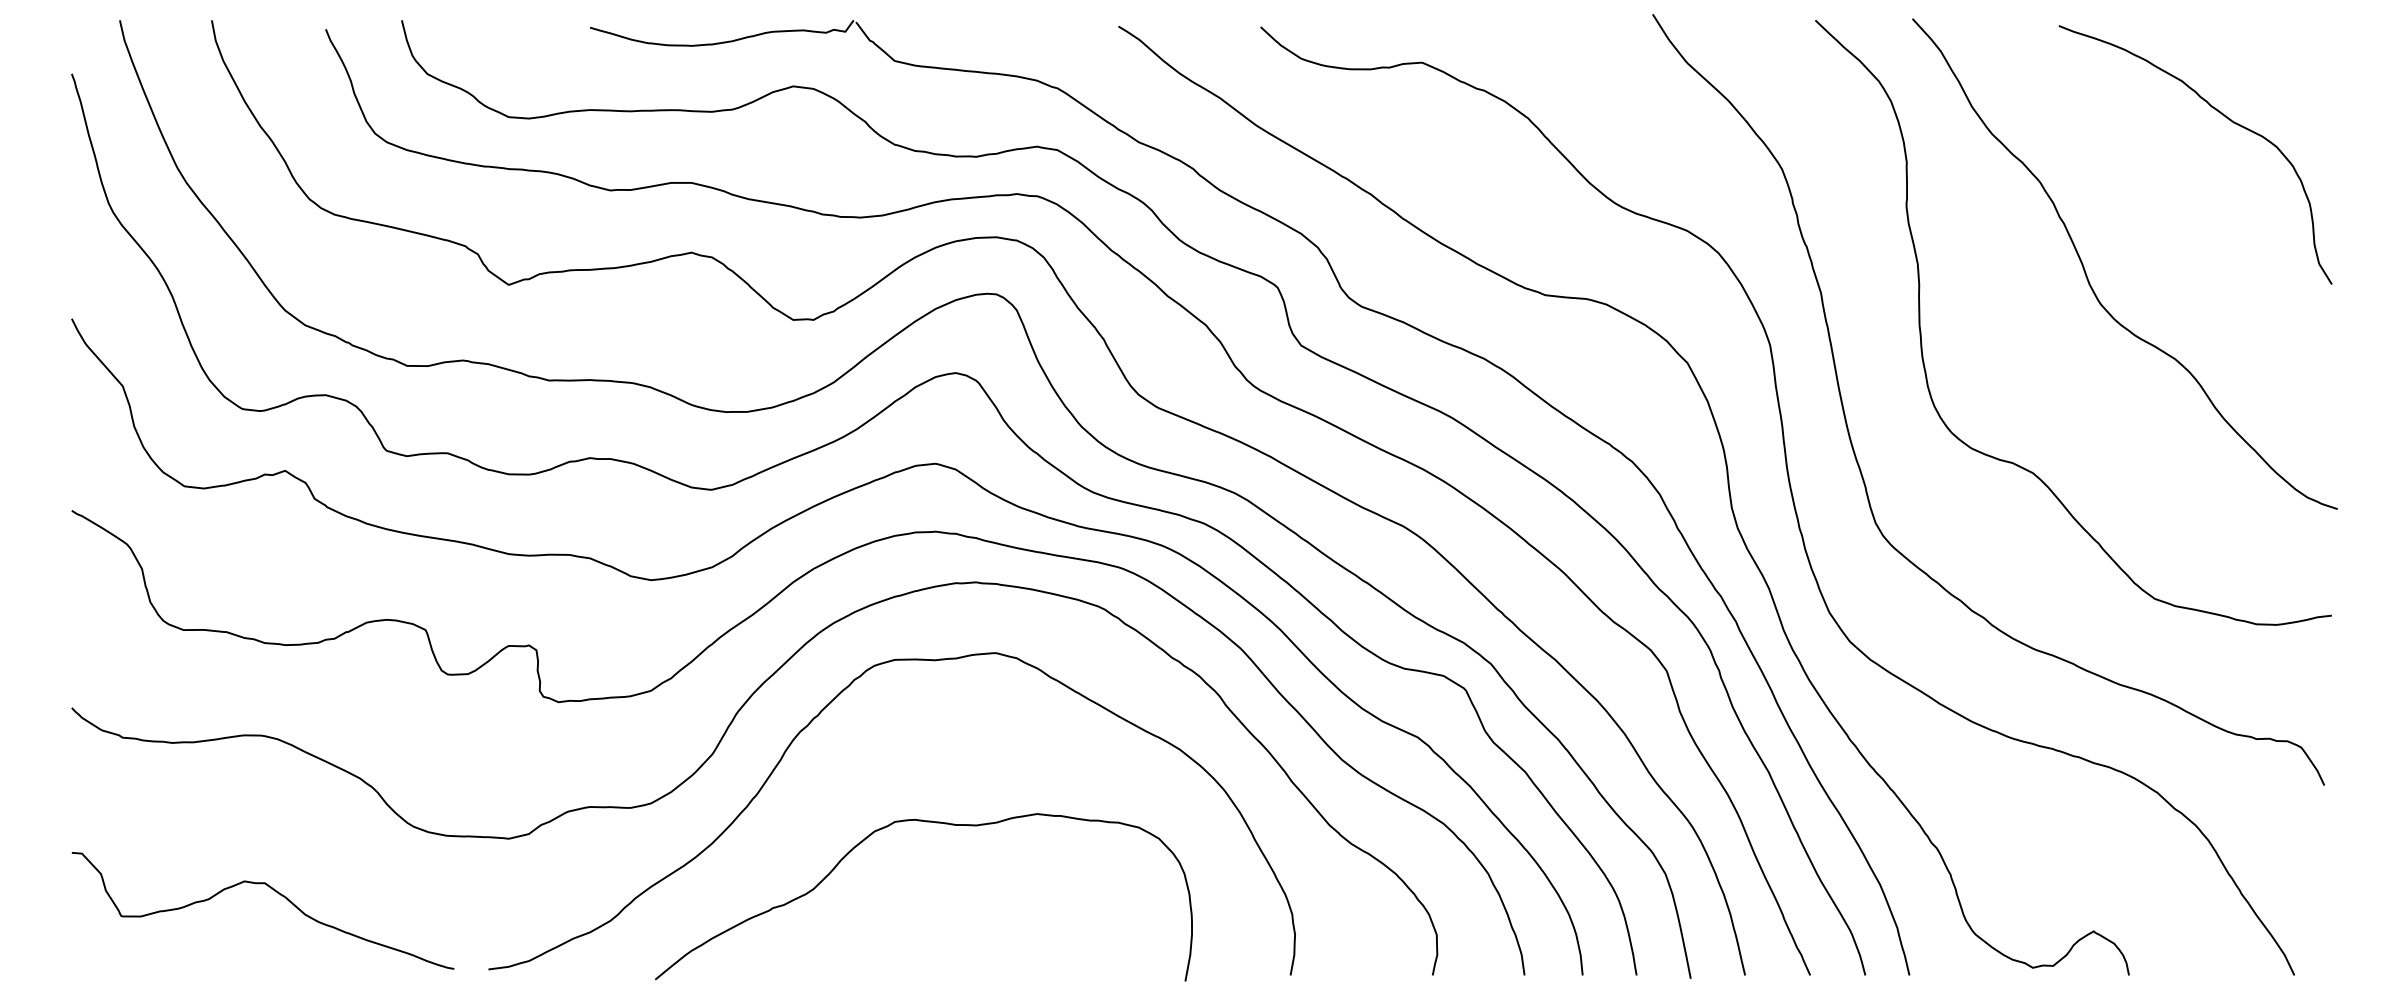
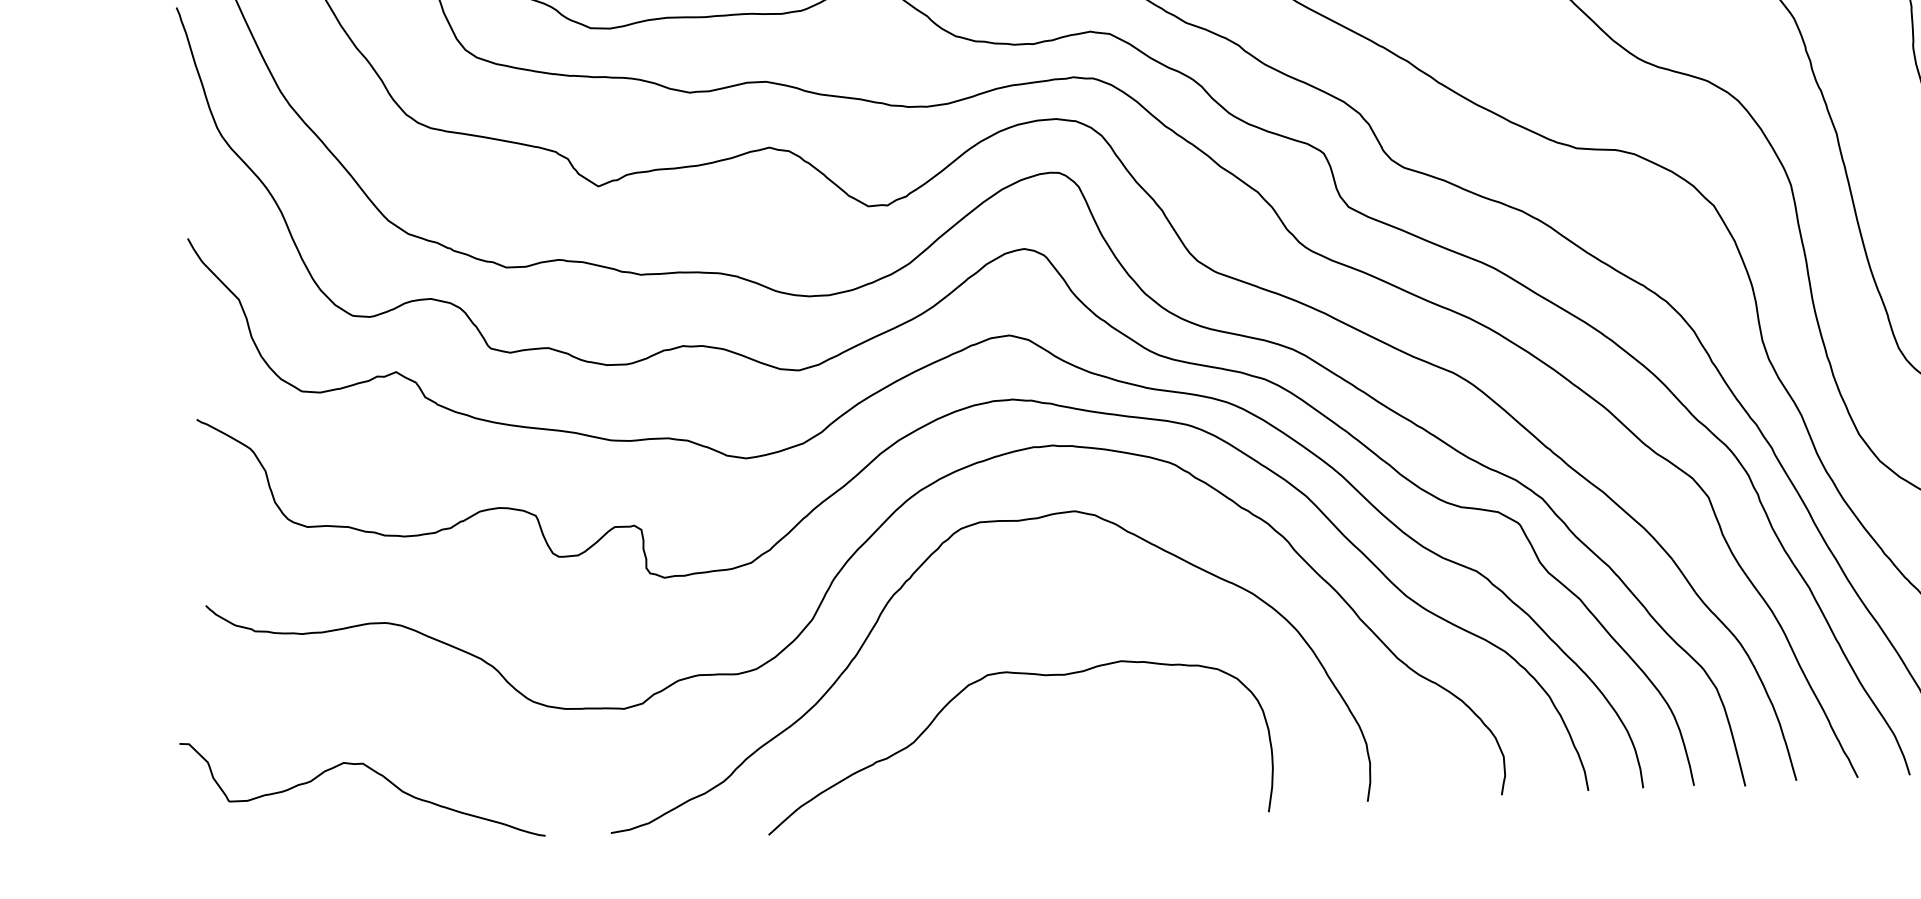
curve: (274, 891) -> (372, 771), moved

